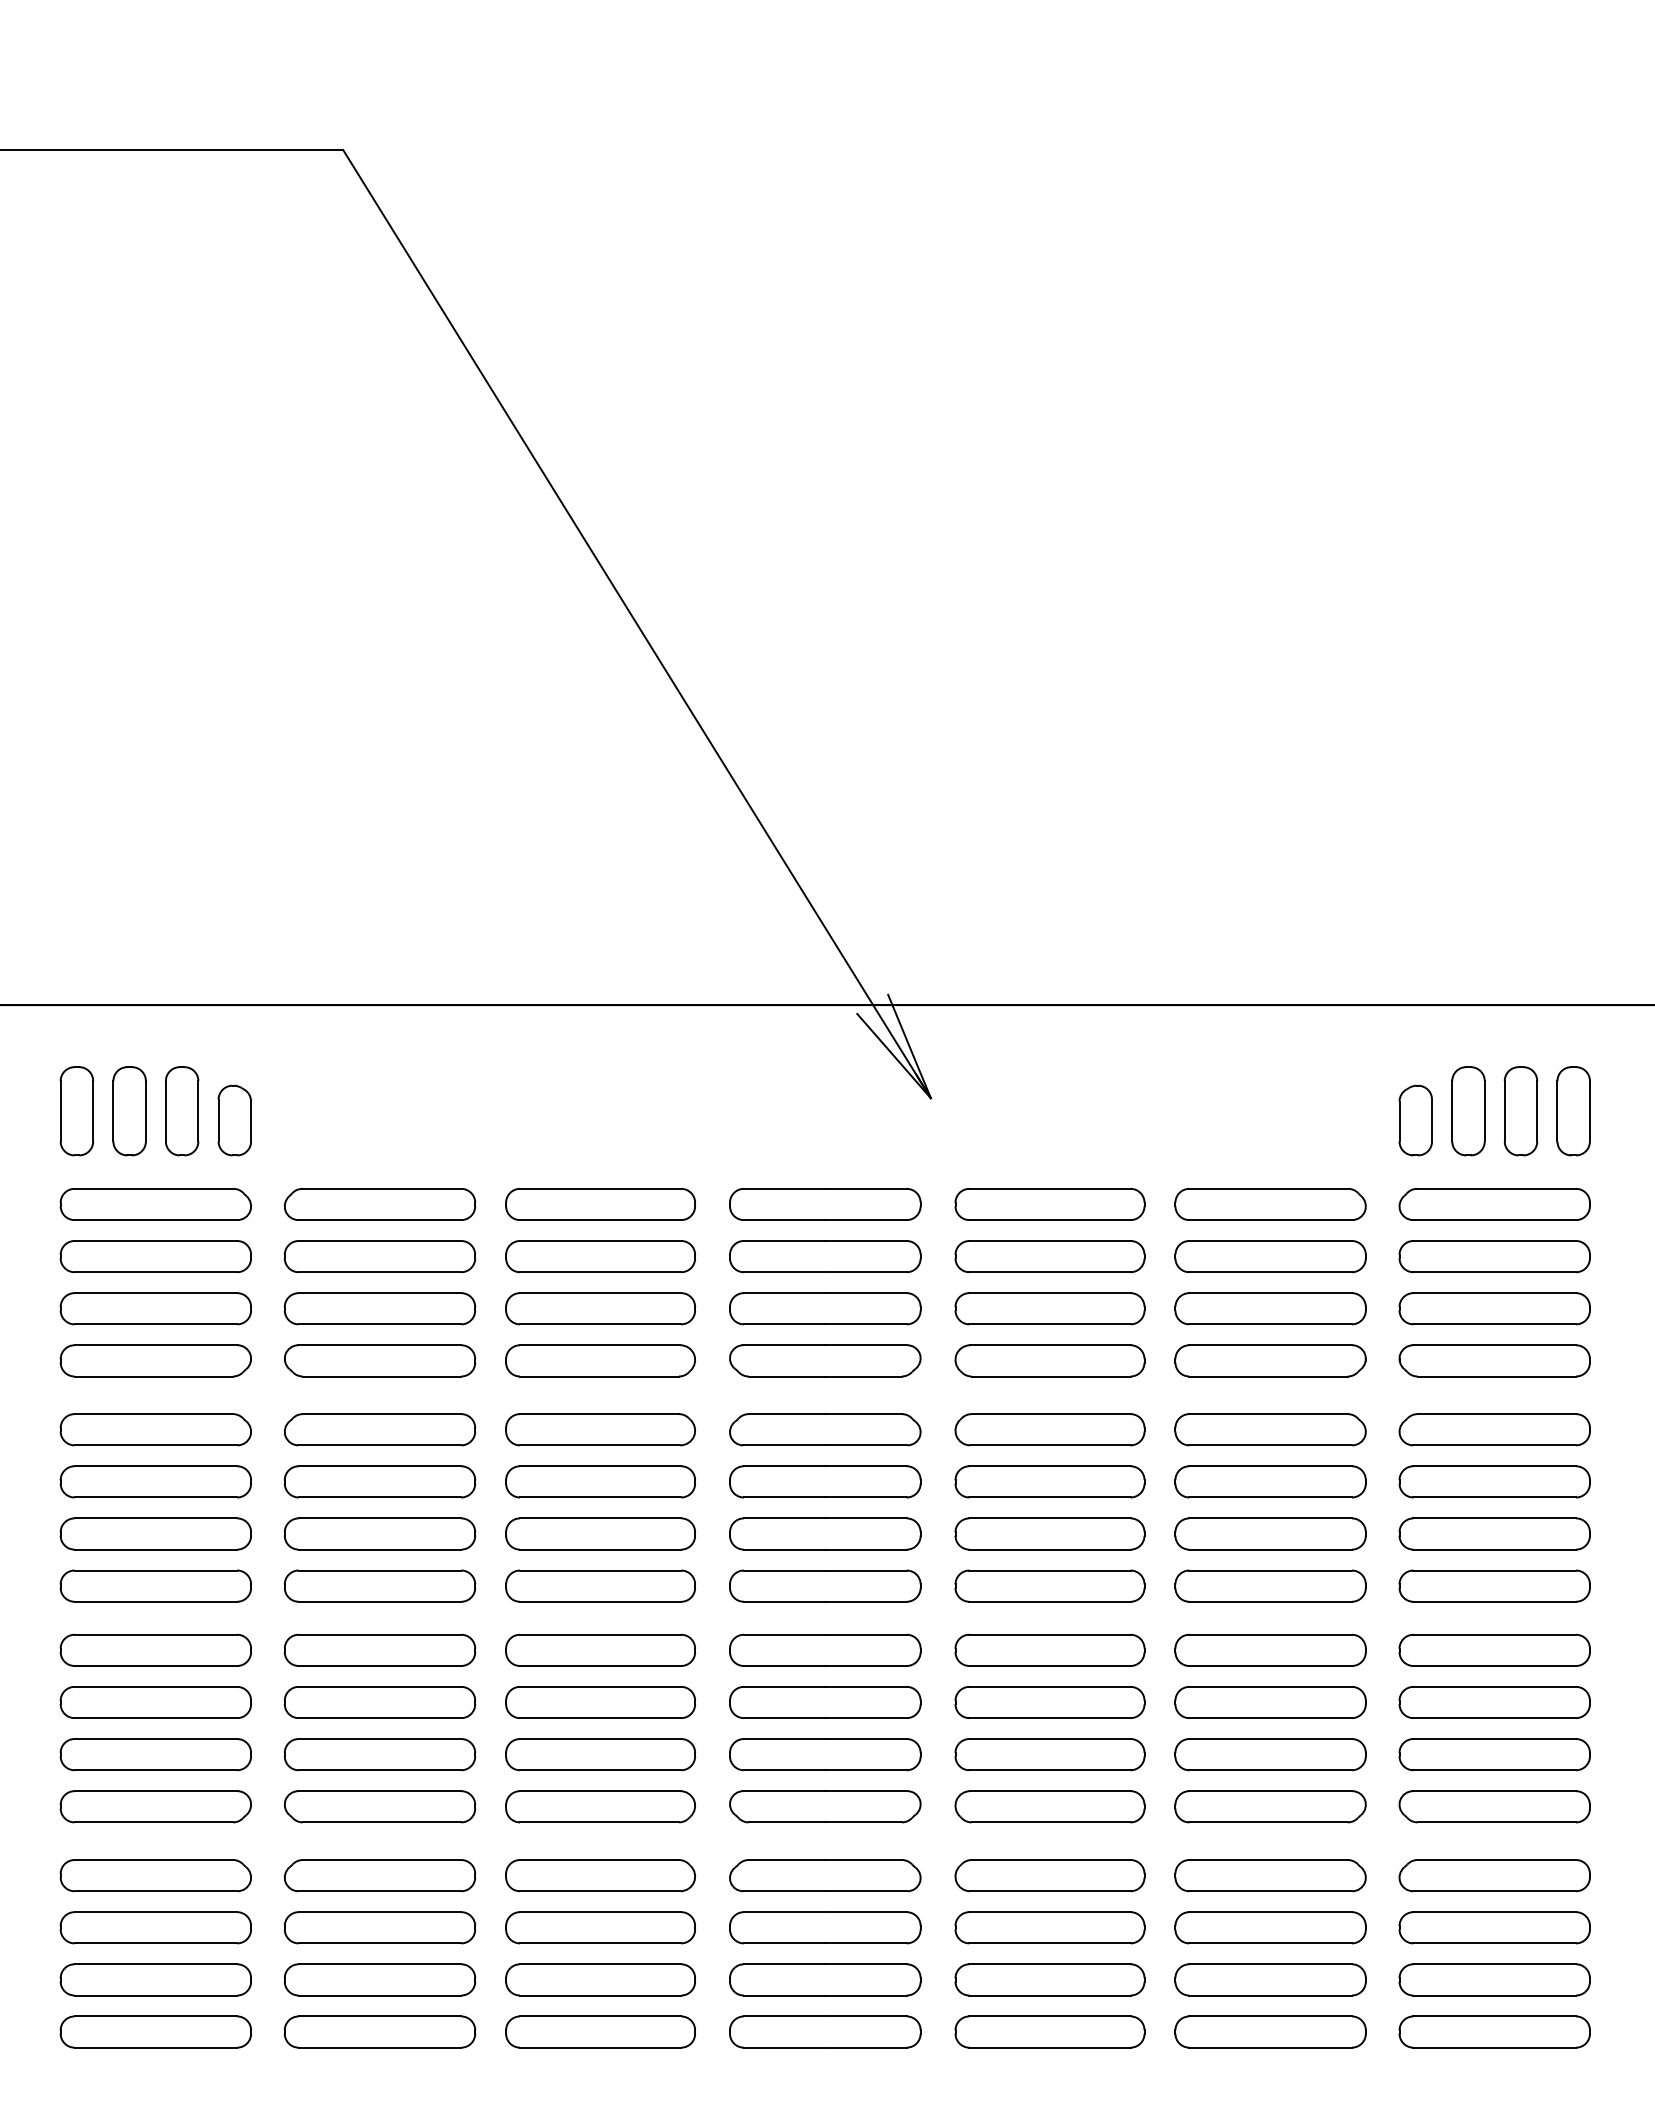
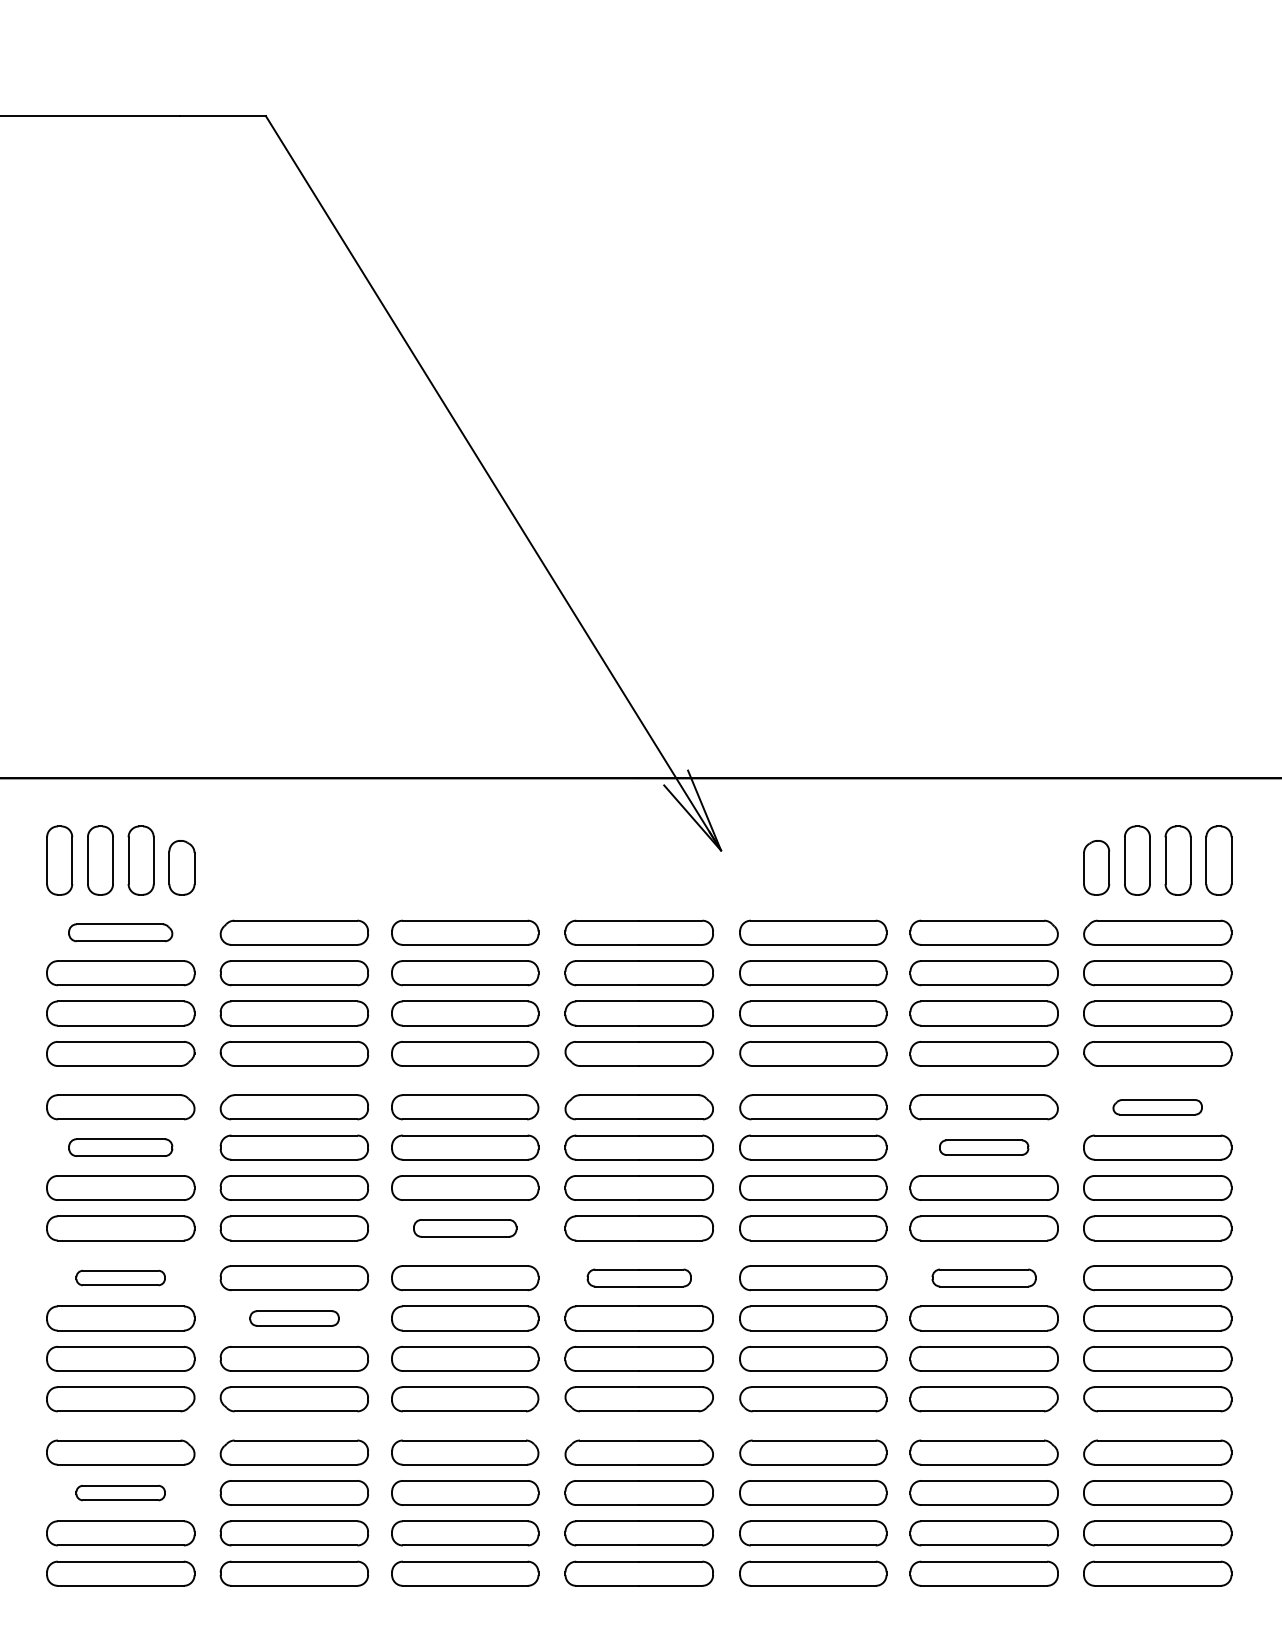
part: (155, 1204) -> (120, 932), size x0.7
part: (1494, 1429) -> (1157, 1107), size x0.6
part: (155, 1481) -> (120, 1147), size x0.7
part: (1270, 1481) -> (984, 1147), size x0.6
part: (600, 1585) -> (465, 1227), size x0.7
part: (155, 1649) -> (120, 1277), size x0.6
part: (825, 1649) -> (639, 1277), size x0.7
part: (1270, 1649) -> (984, 1277), size x0.7
part: (380, 1702) -> (294, 1318), size x0.6
part: (155, 1927) -> (120, 1492), size x0.6

